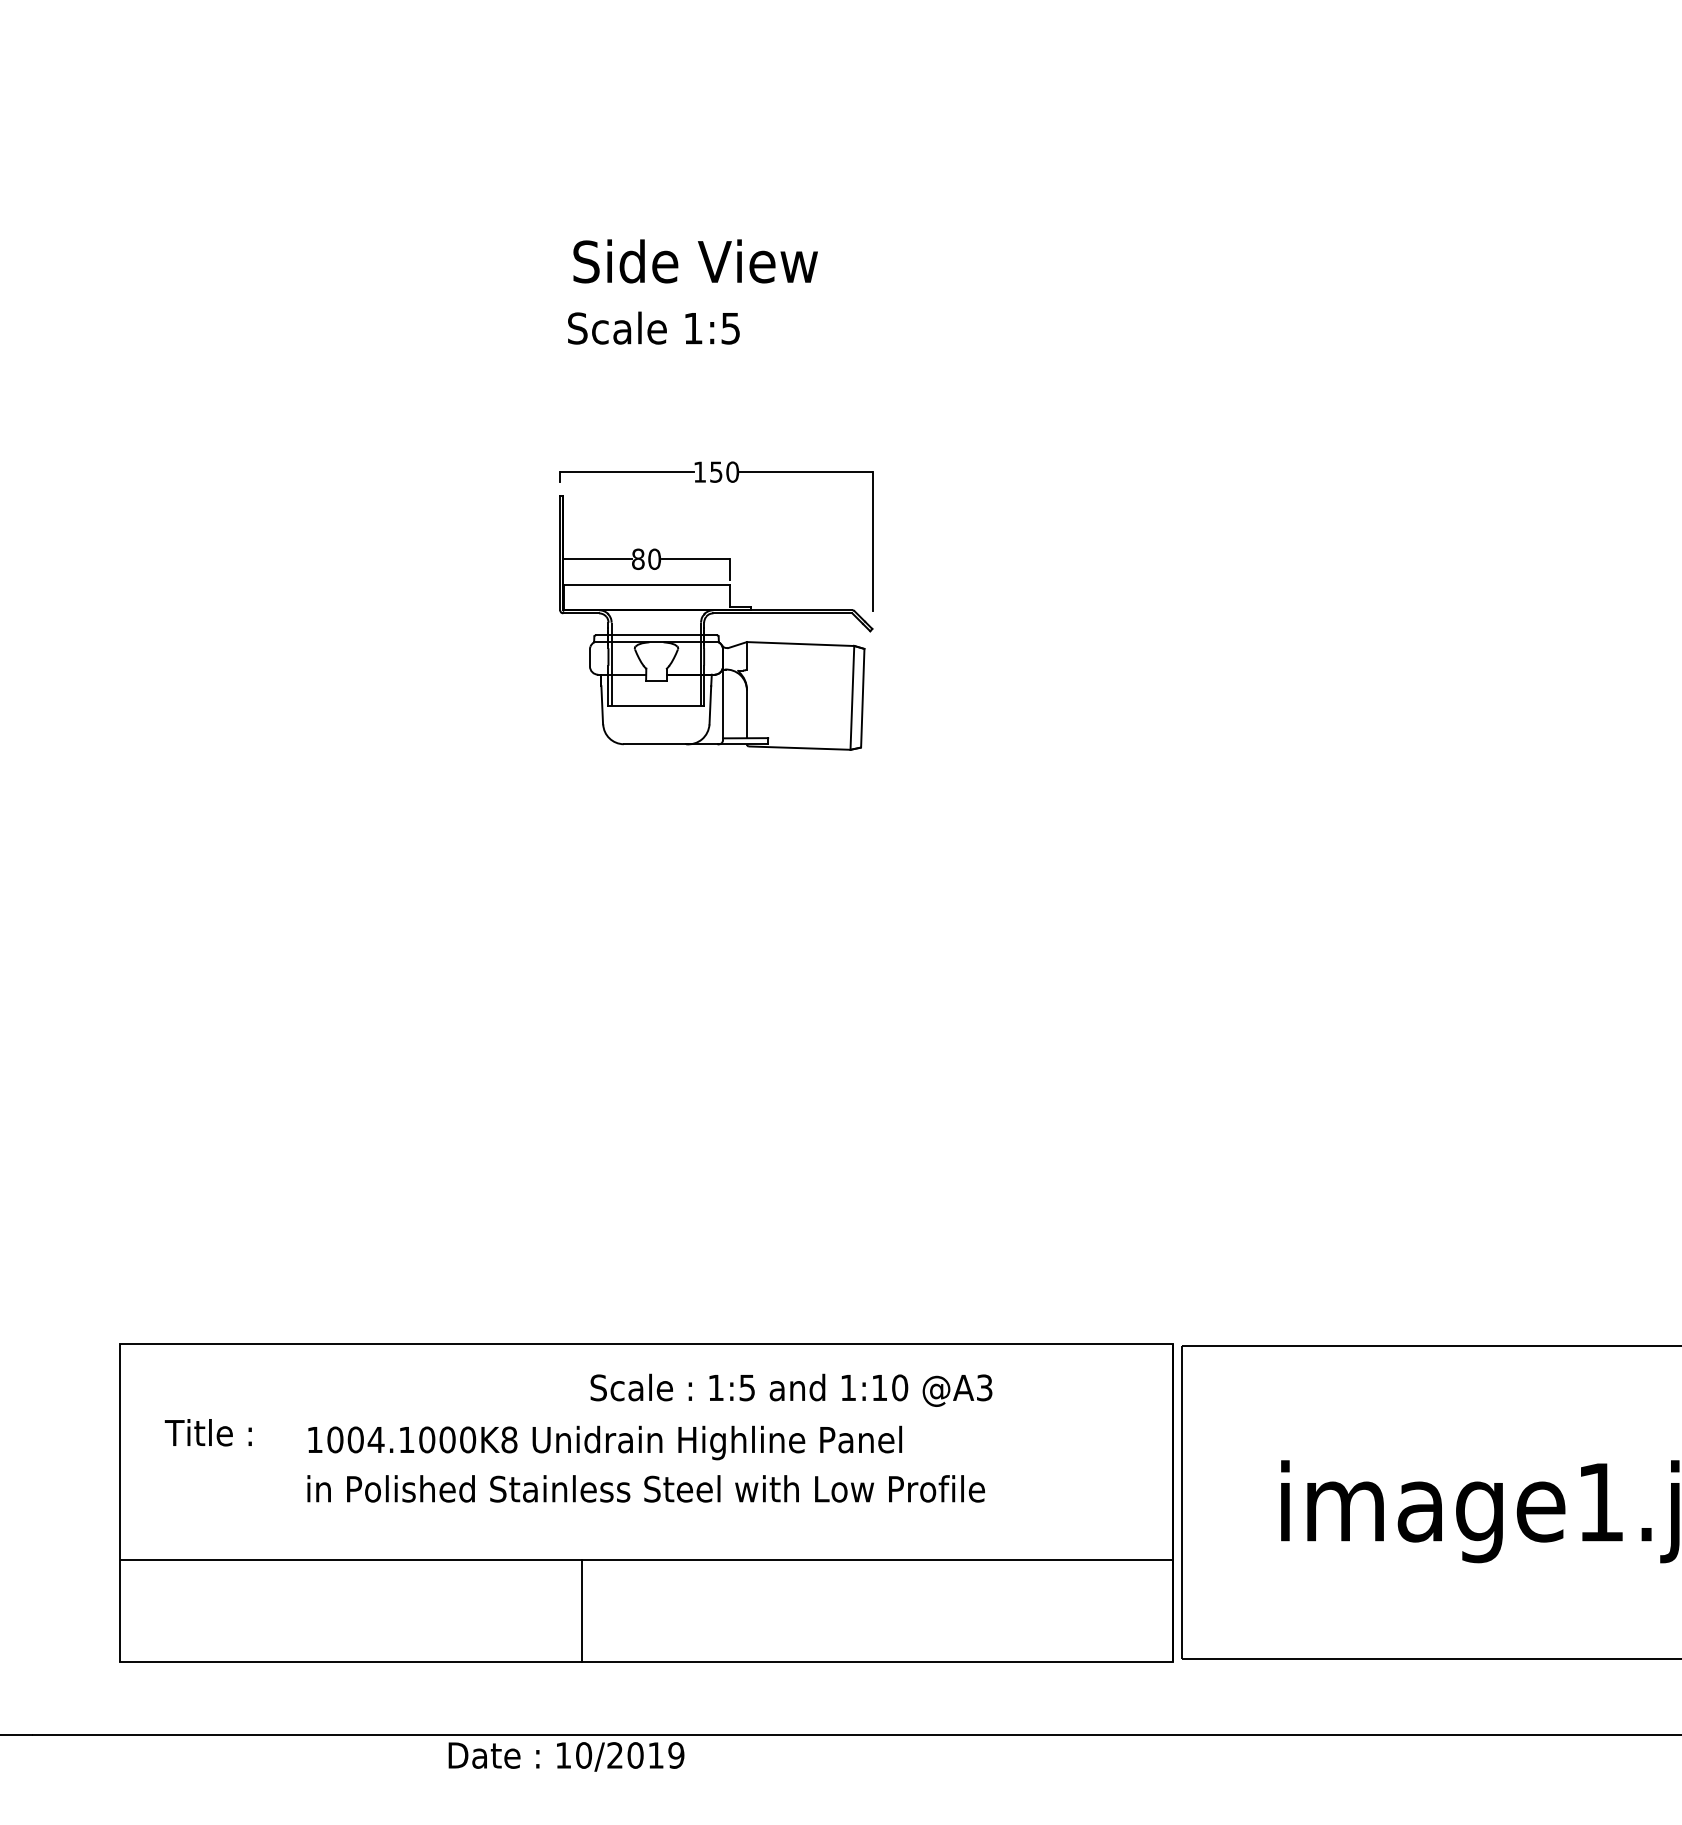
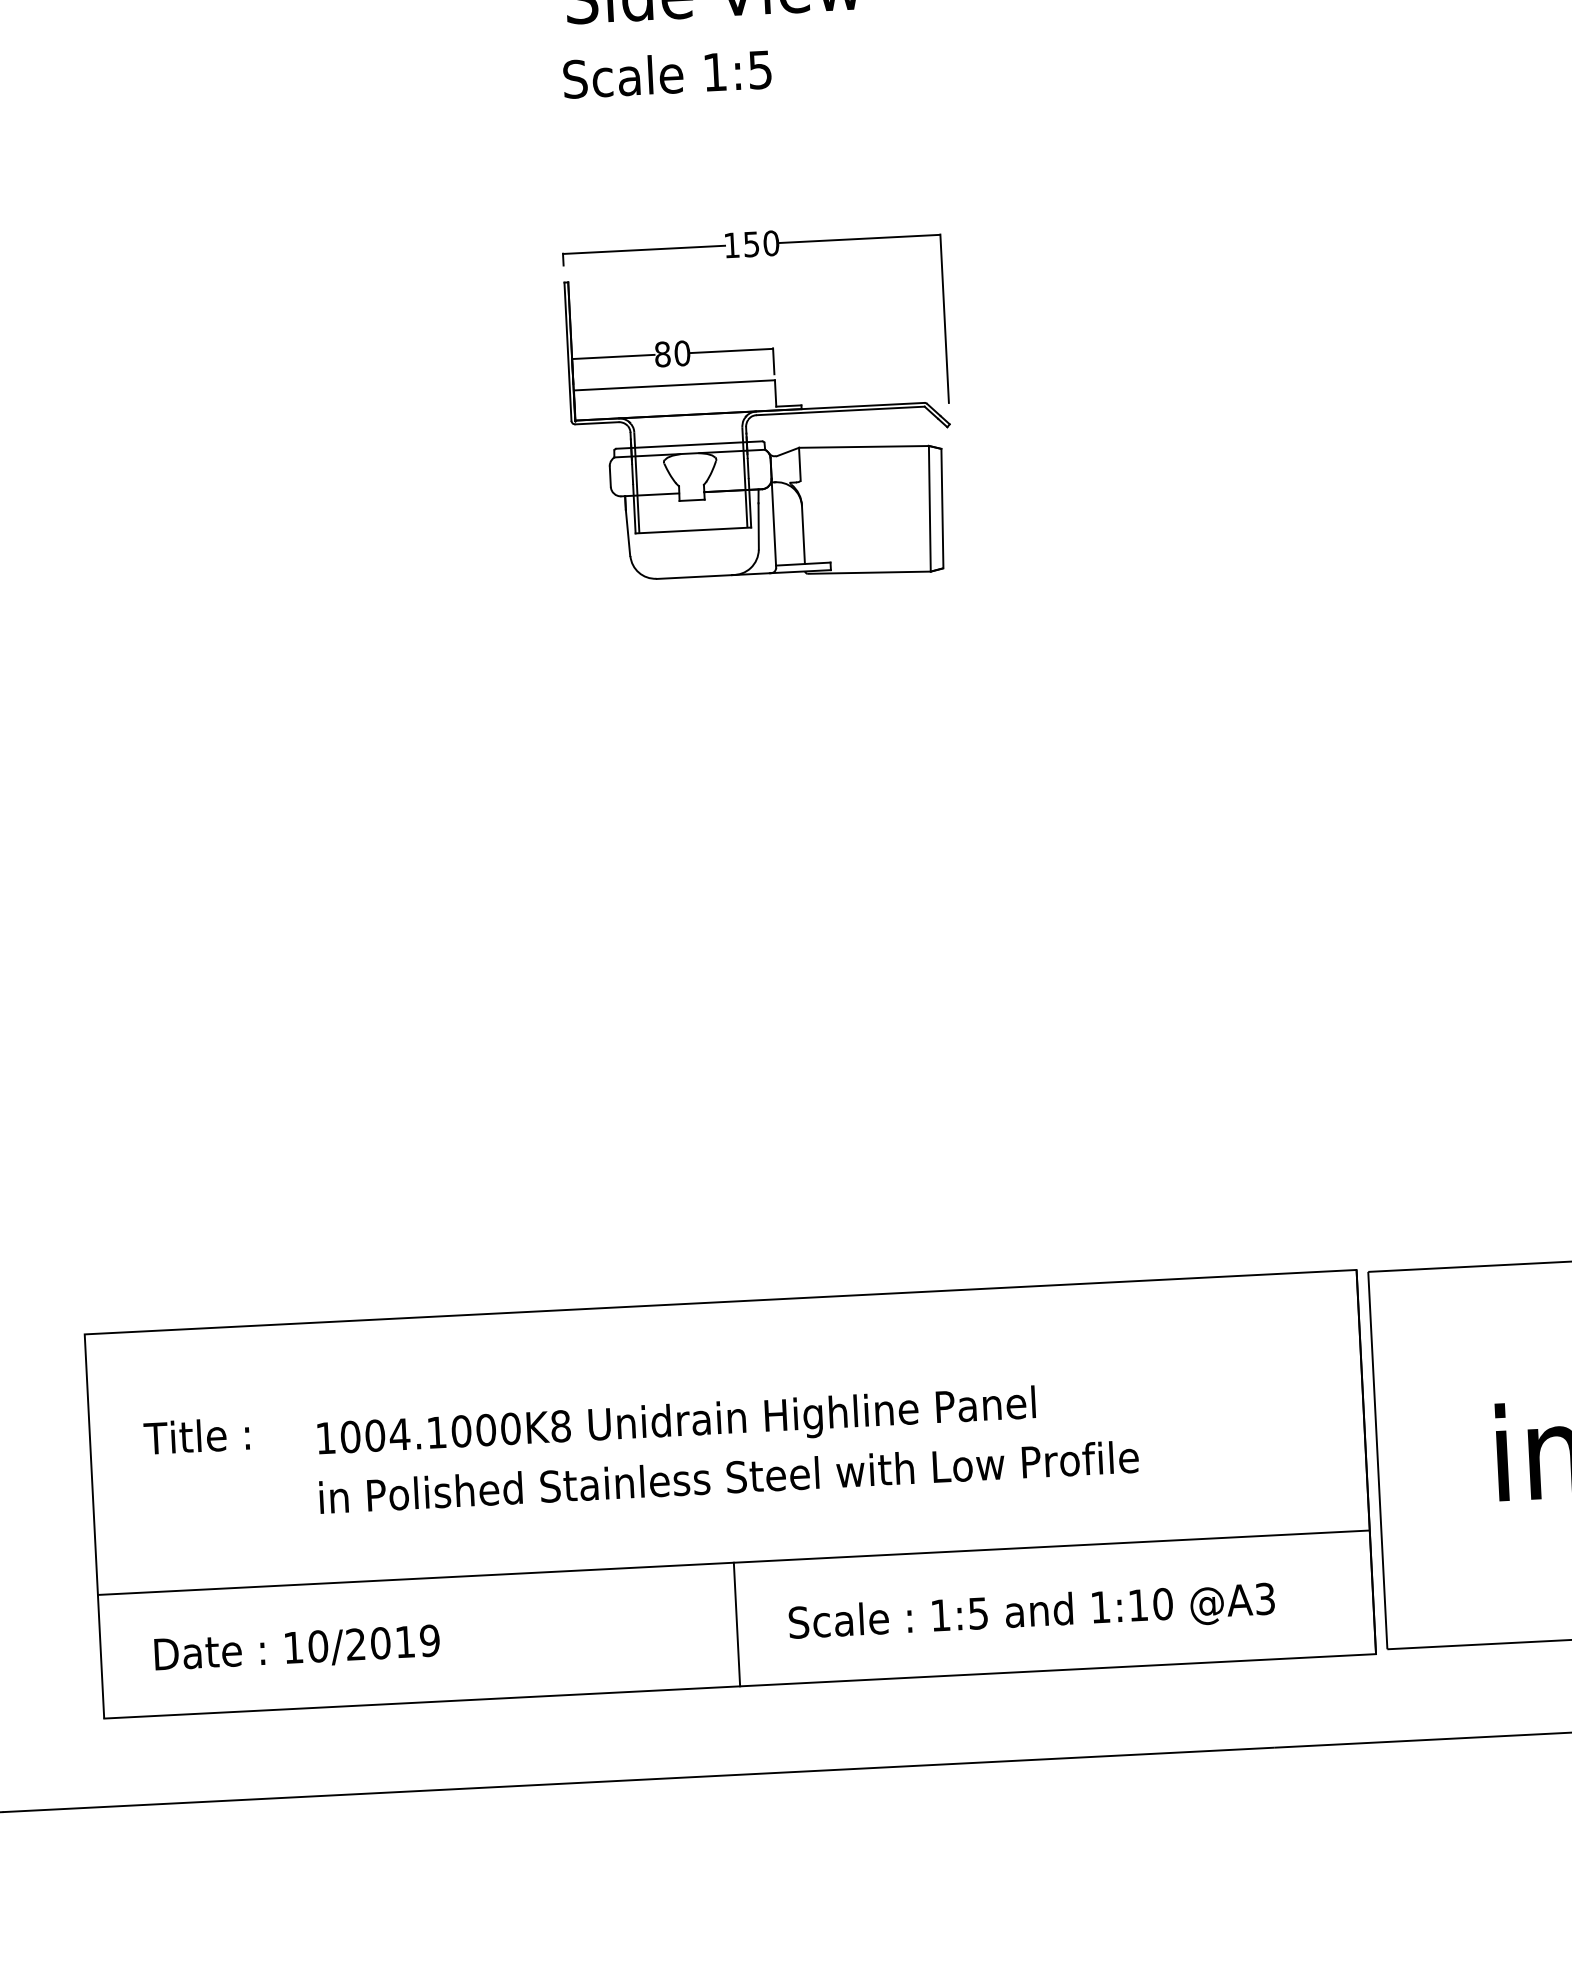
text: (791, 1389) -> (1031, 1612), moved
line: (581, 1610) -> (736, 1624), moved
text: (566, 1756) -> (297, 1648), moved

